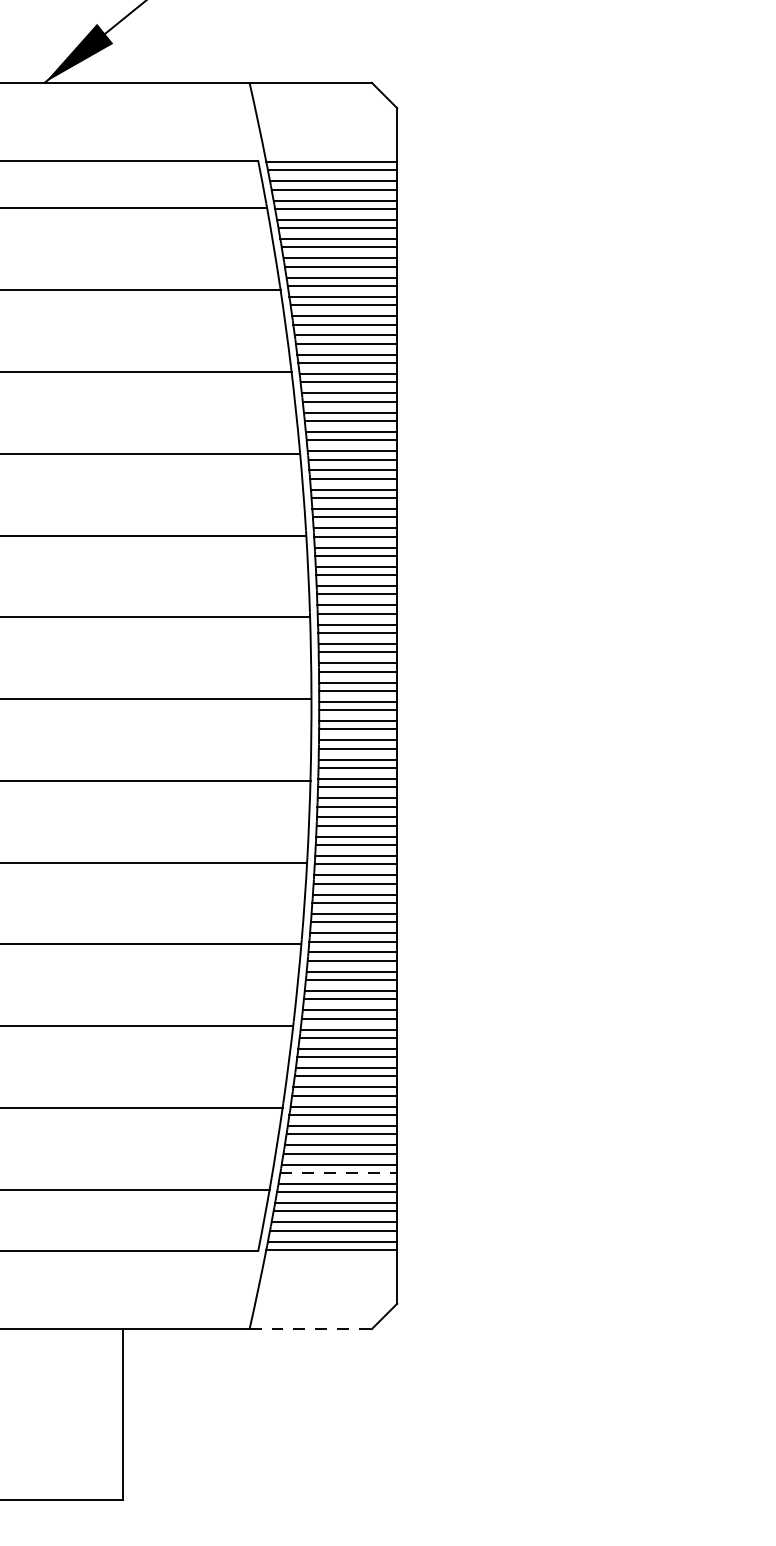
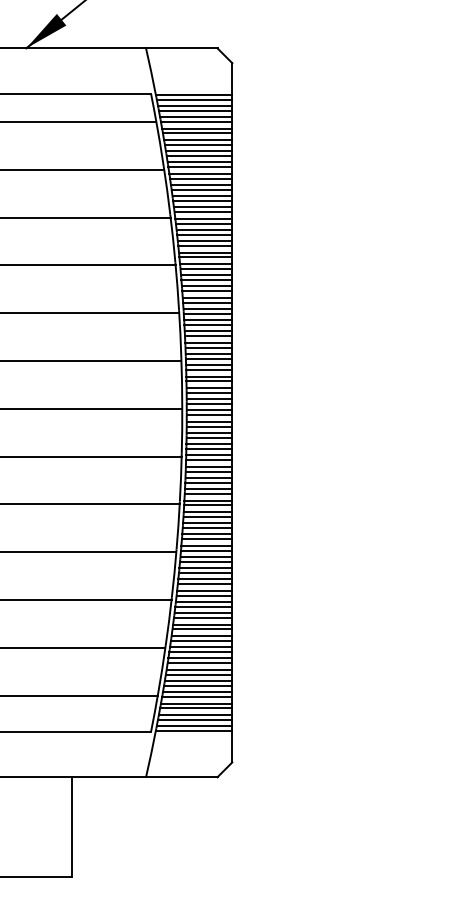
line: (339, 1172) -> (198, 685), dashed -> solid
line: (310, 1329) -> (181, 777), dashed -> solid

